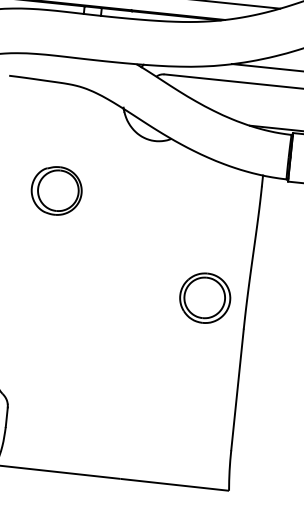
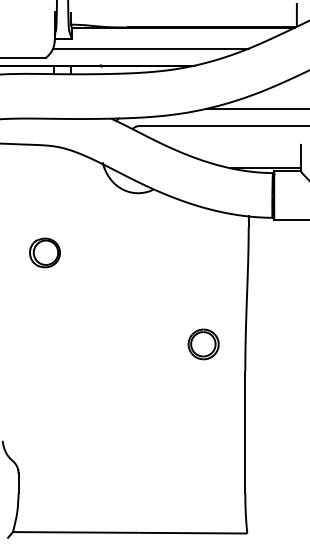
part: (56, 190) -> (44, 252), size x0.6
part: (204, 298) -> (203, 344), size x0.6

